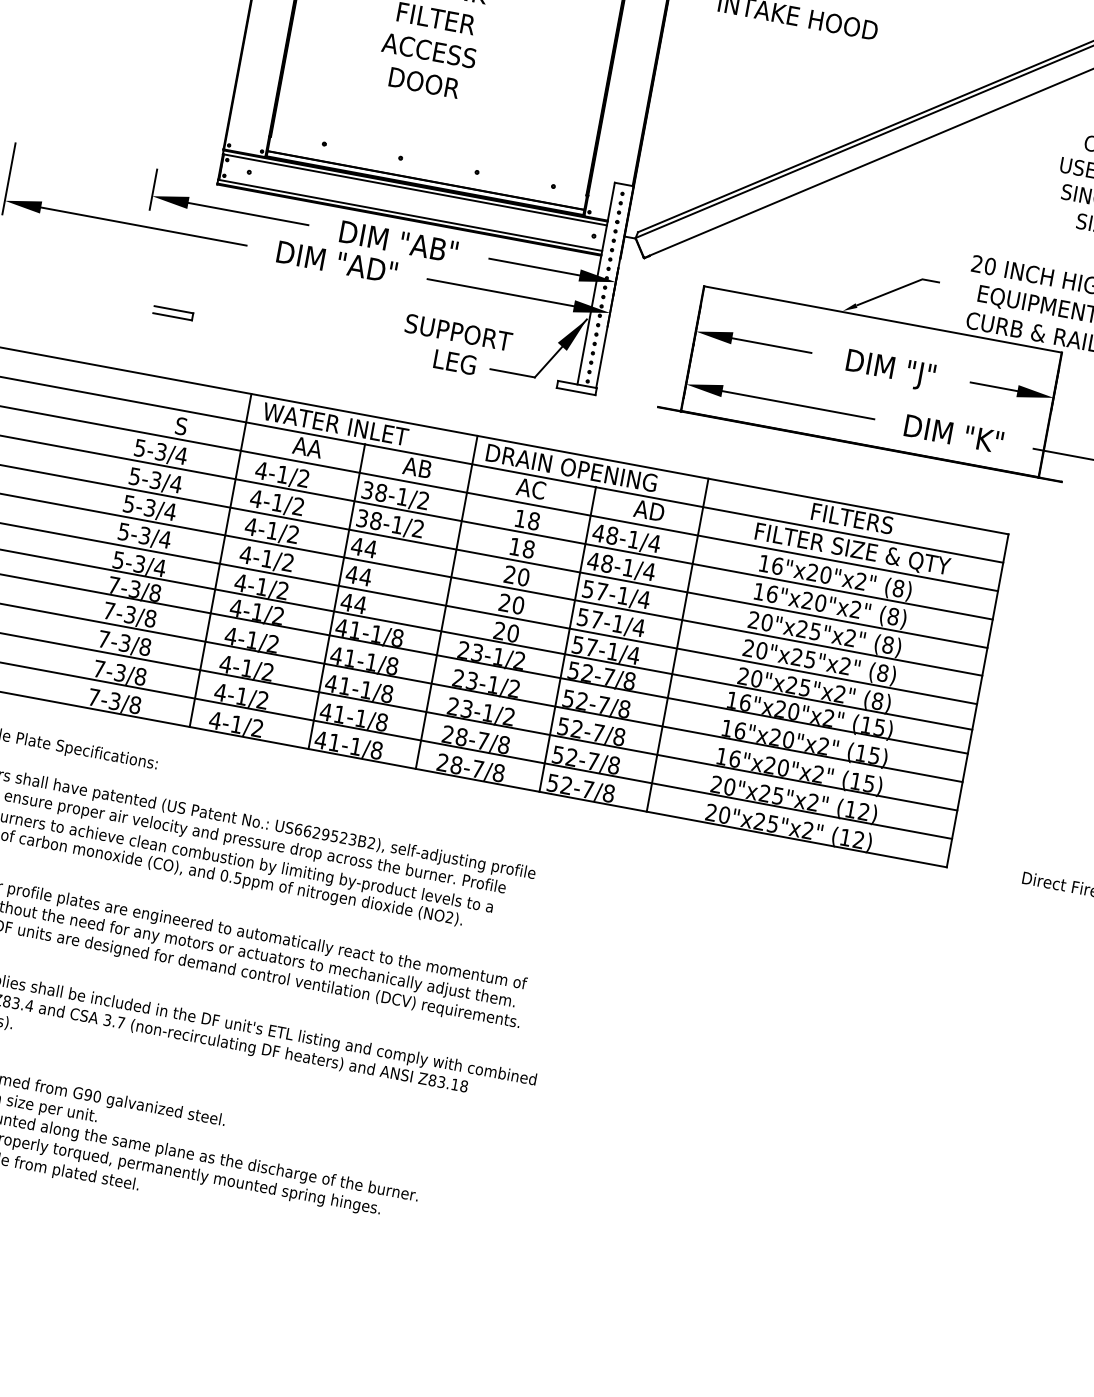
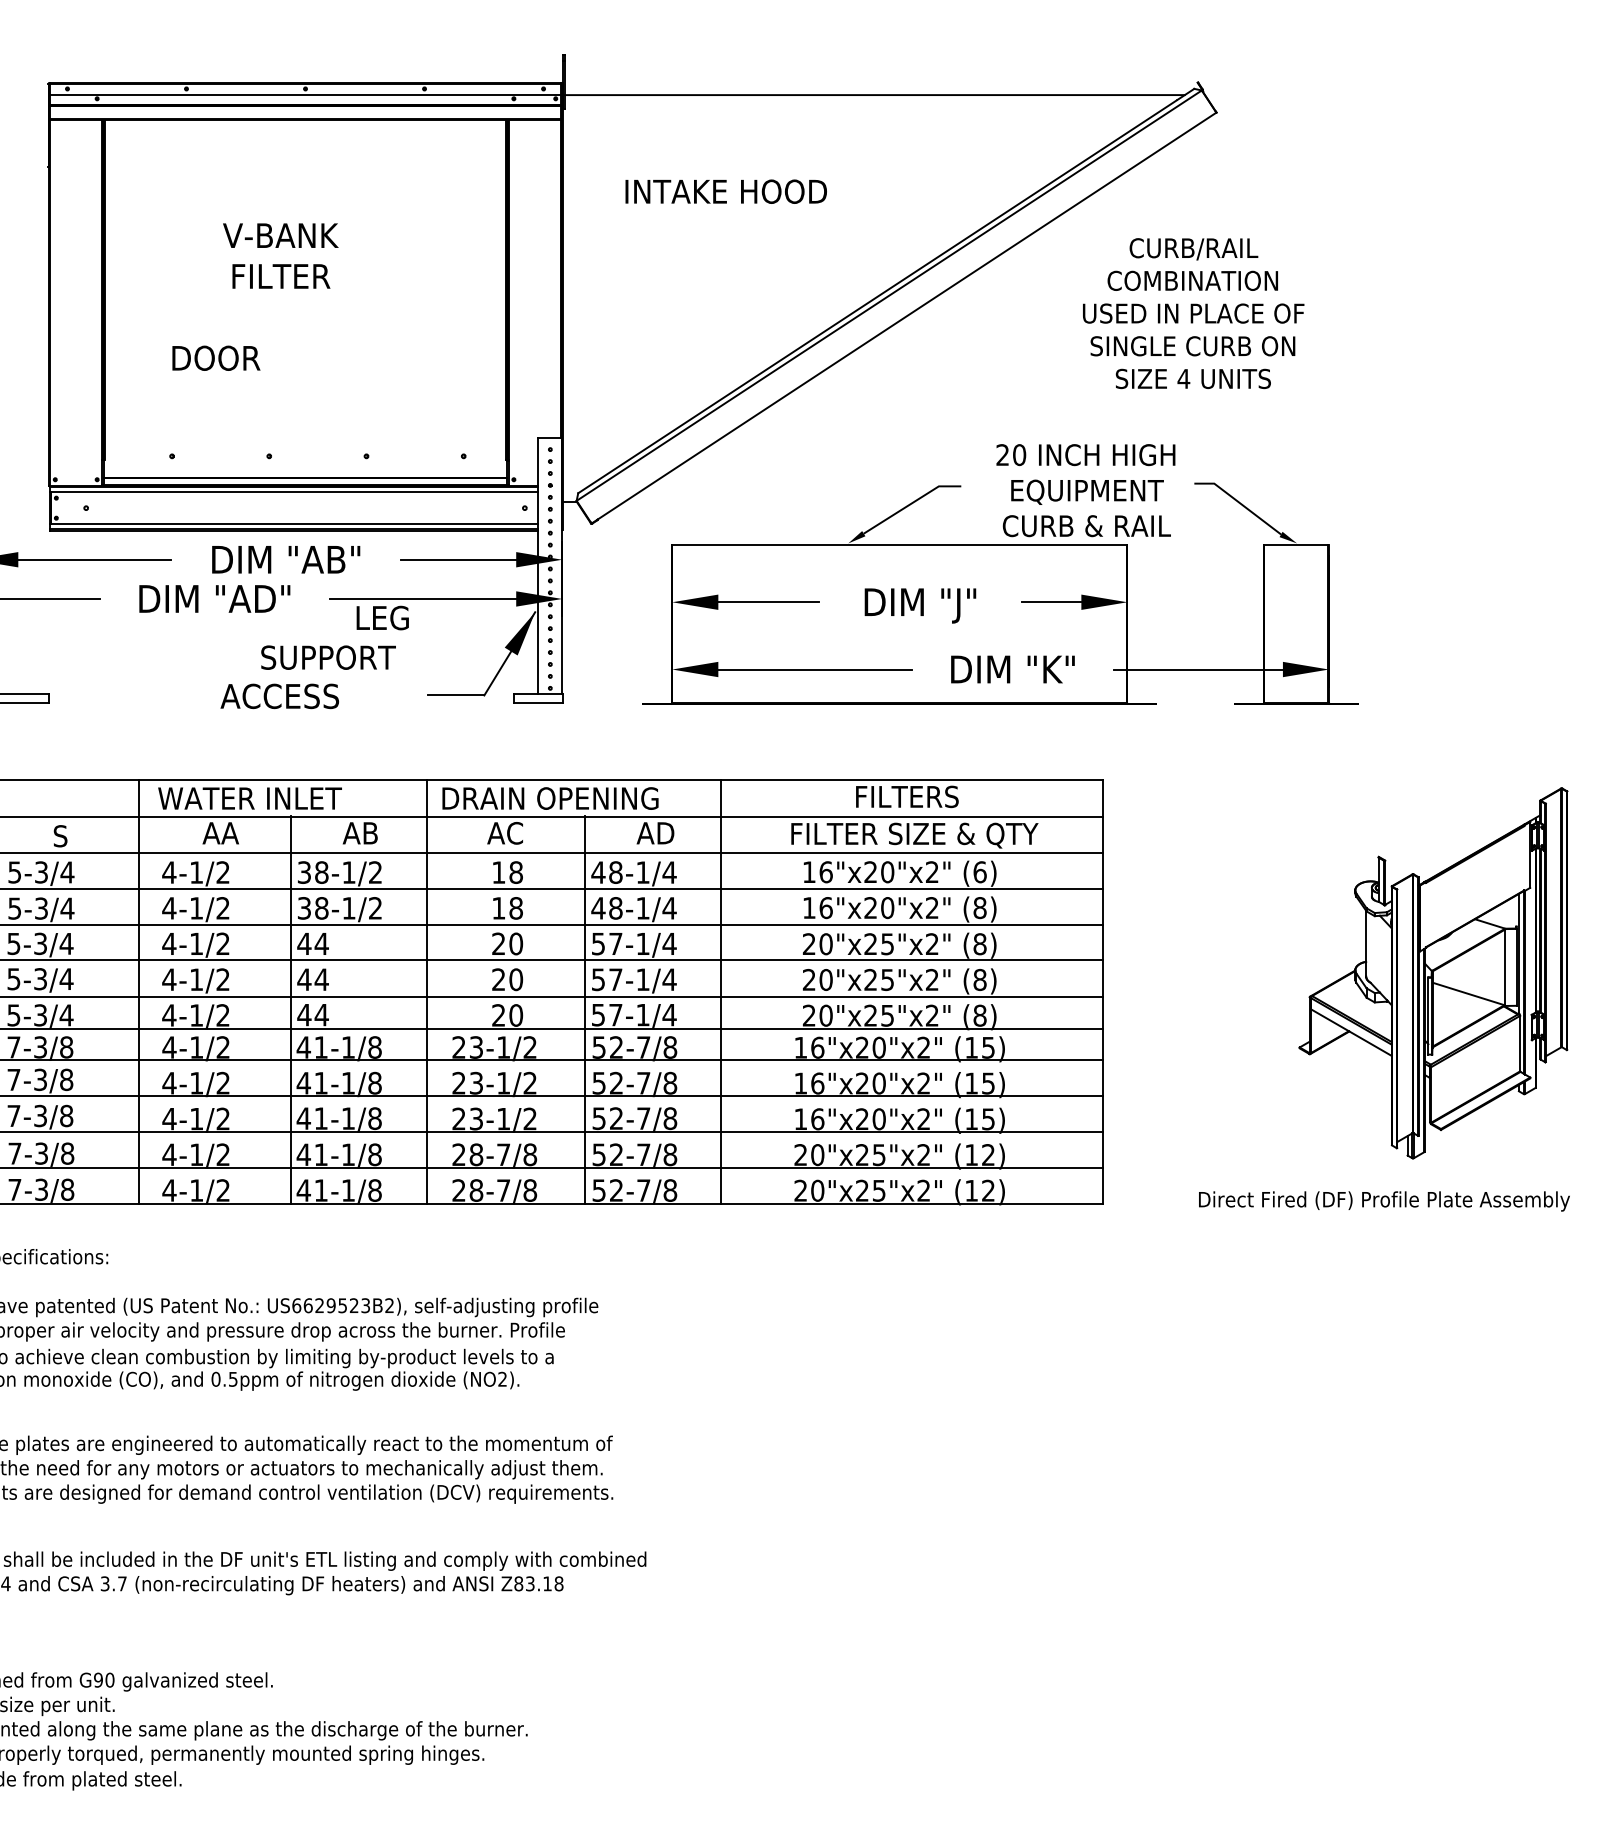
text: (428, 50) -> (279, 696), moved
text: (424, 82) -> (216, 357), moved
text: (458, 332) -> (328, 657), moved
text: (454, 361) -> (382, 617), moved
text: (898, 588) -> (979, 872), (8) -> (6)

